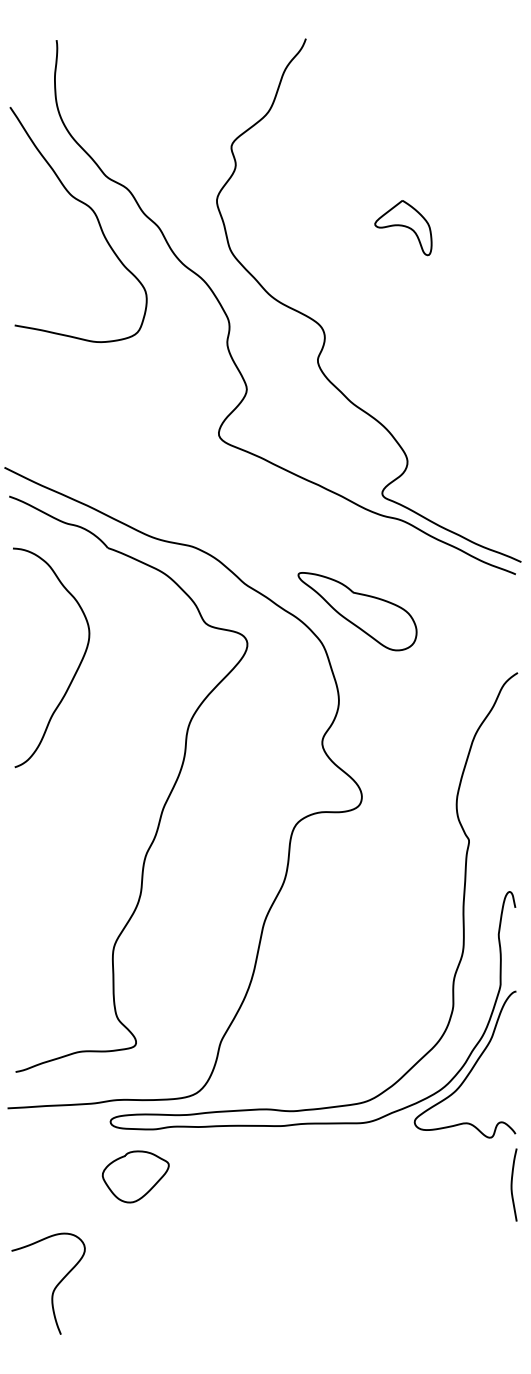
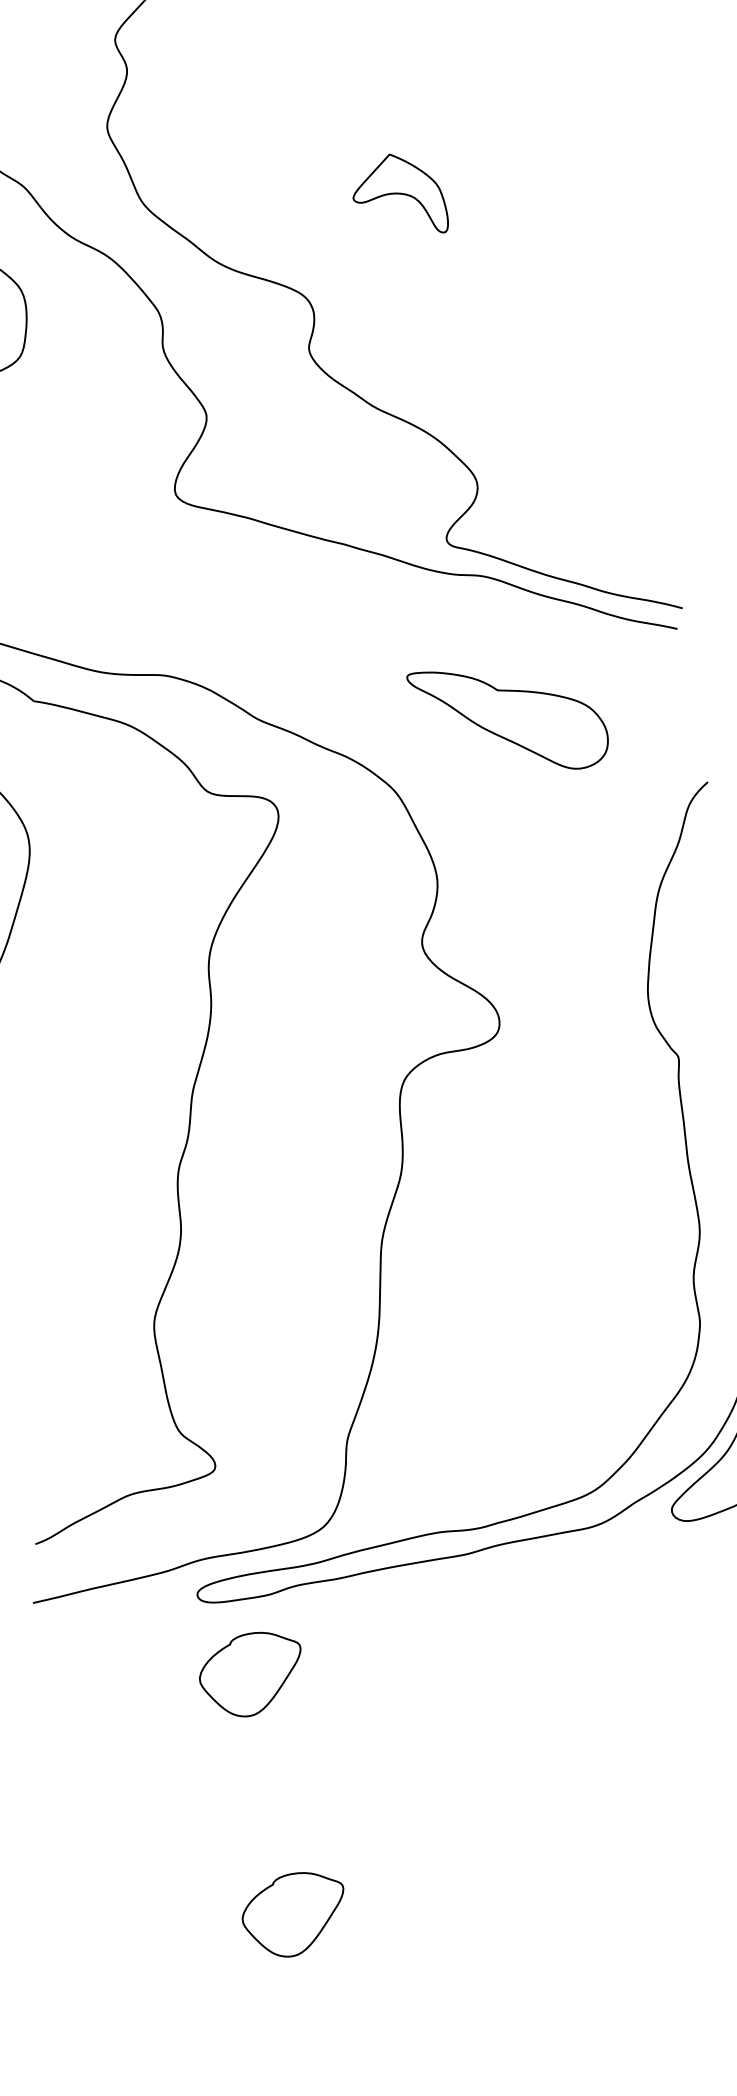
part: (403, 228) -> (398, 197), moved
part: (357, 611) -> (509, 718), moved
curve: (54, 1287) -> (155, 1869), removed
part: (135, 1330) -> (294, 1914), added

